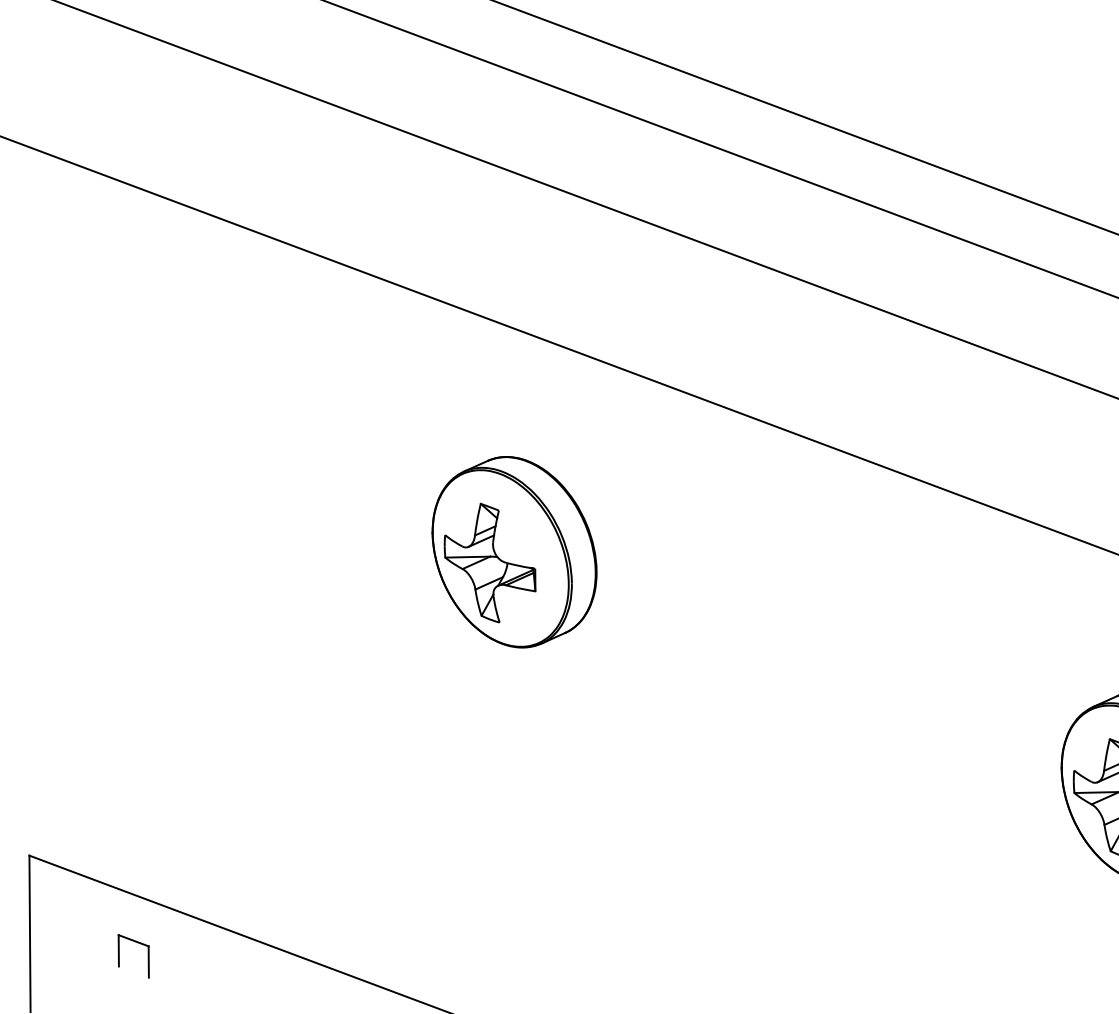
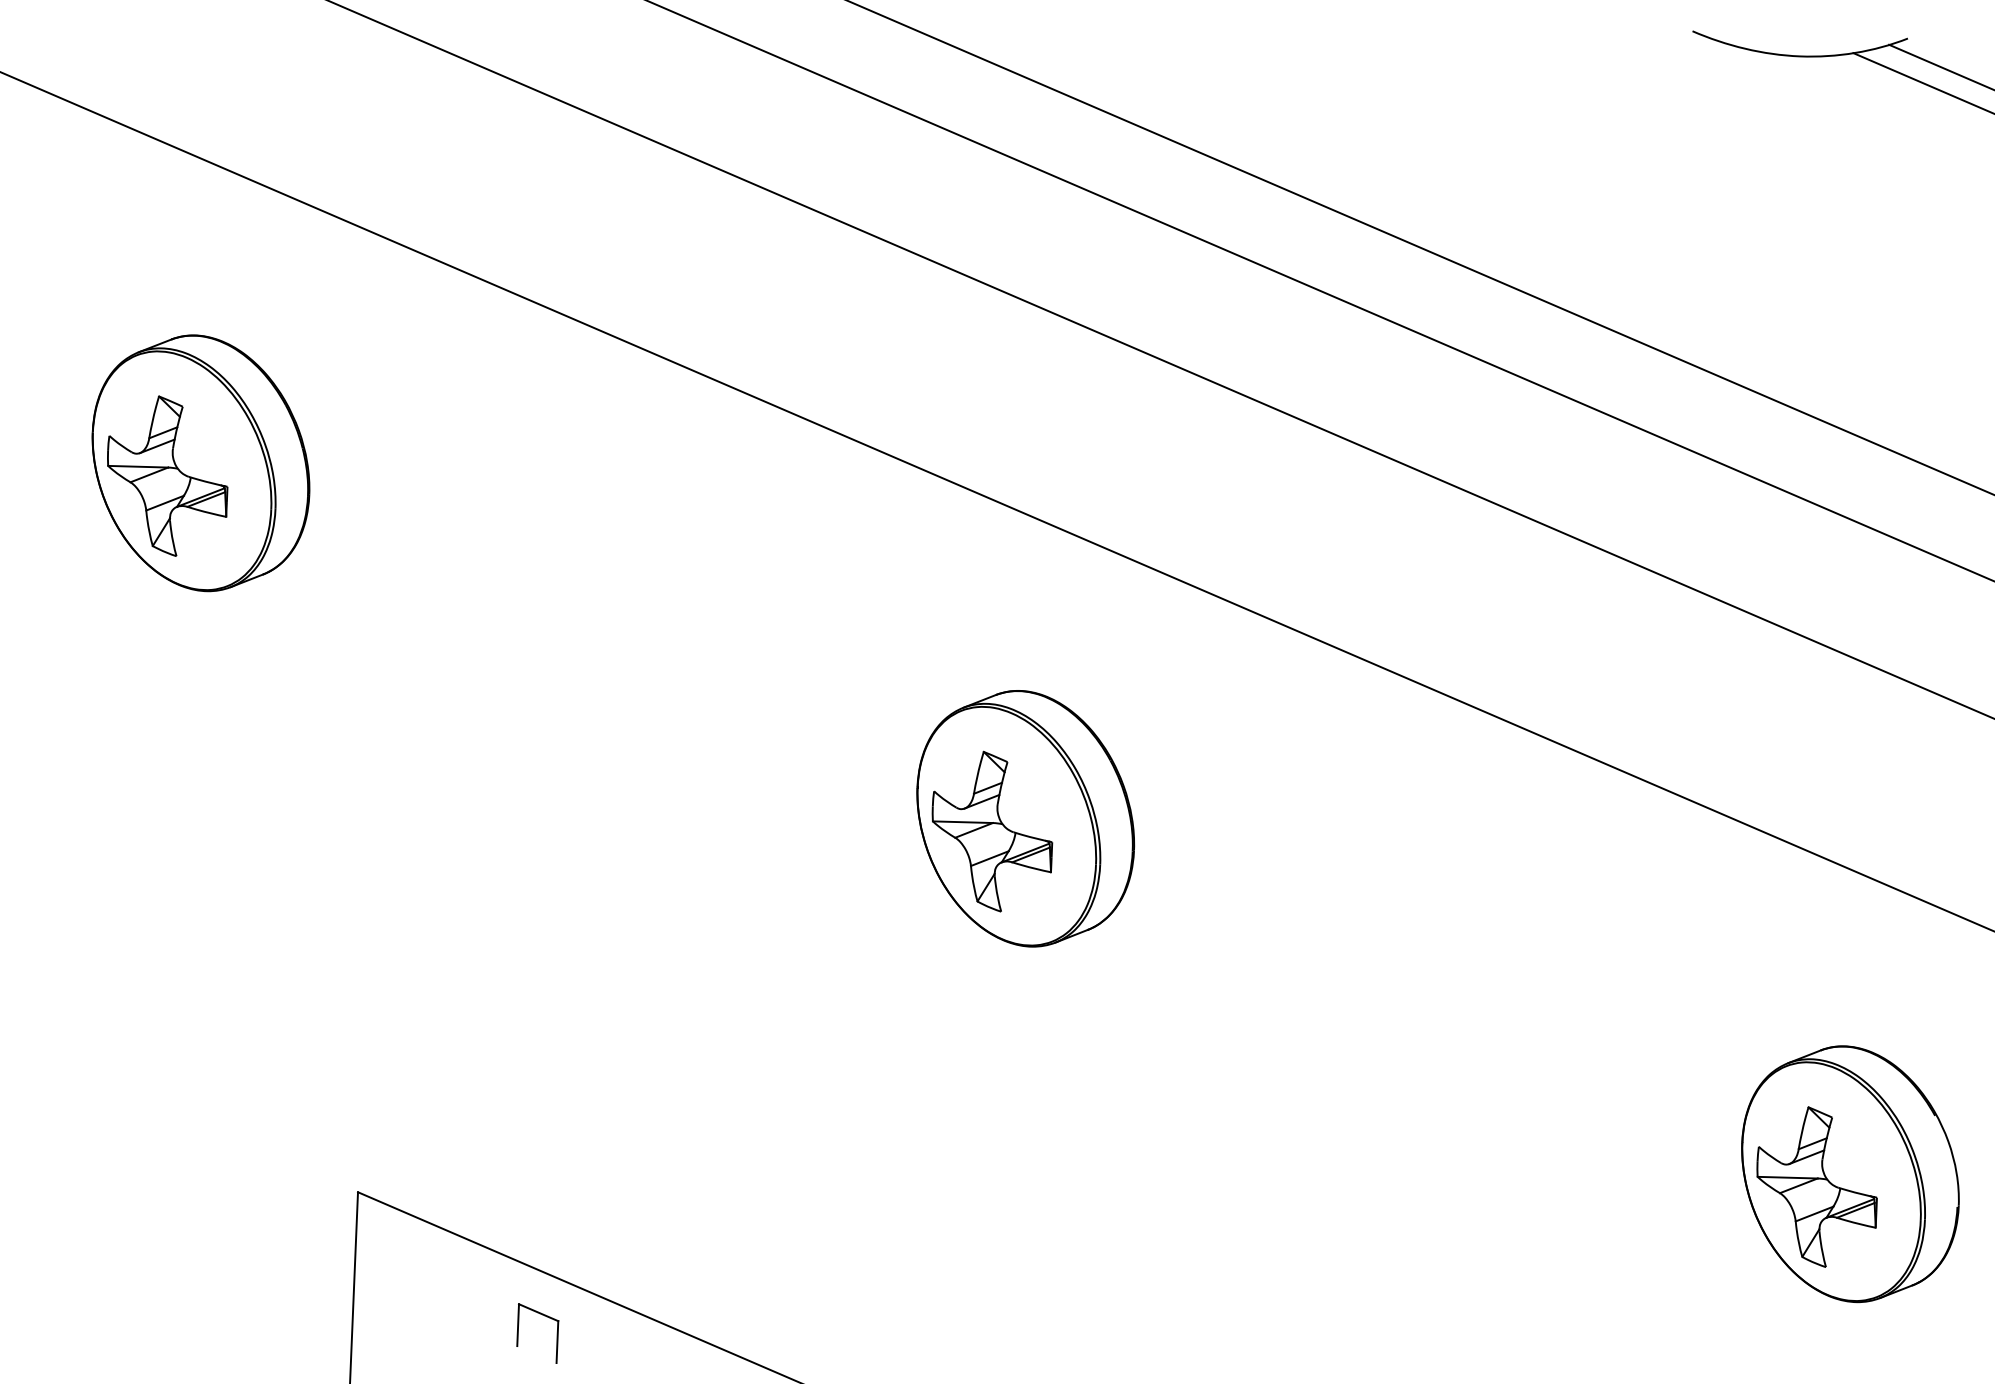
part: (139, 944) -> (546, 1317), moved

